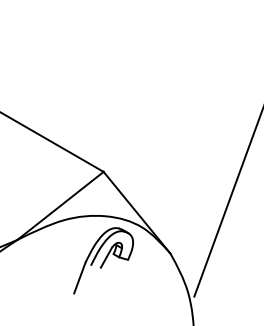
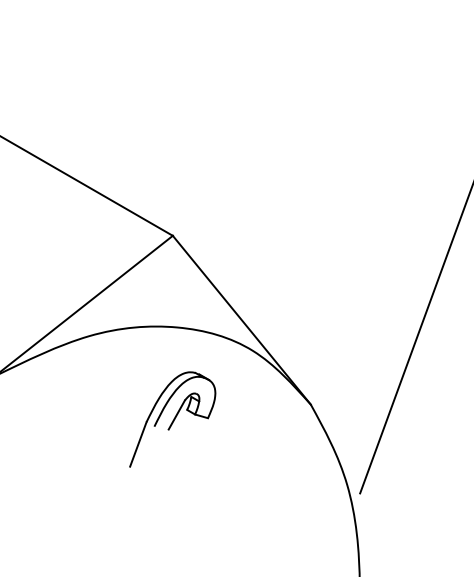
part: (103, 260) -> (172, 418), size x0.7

